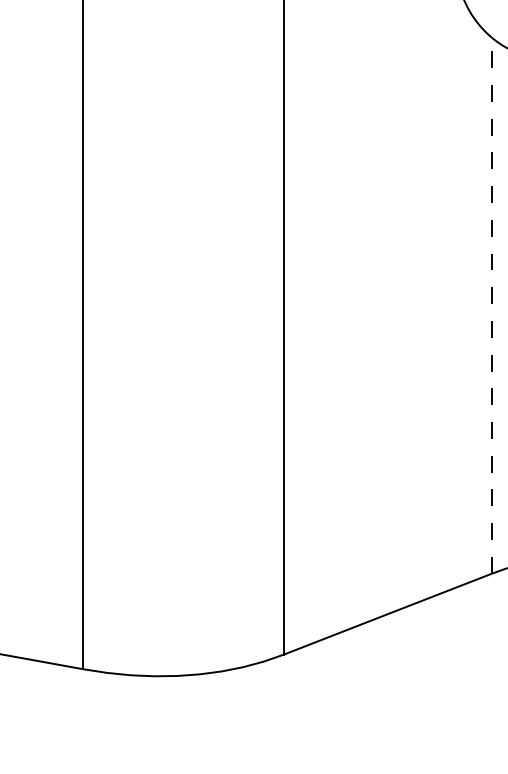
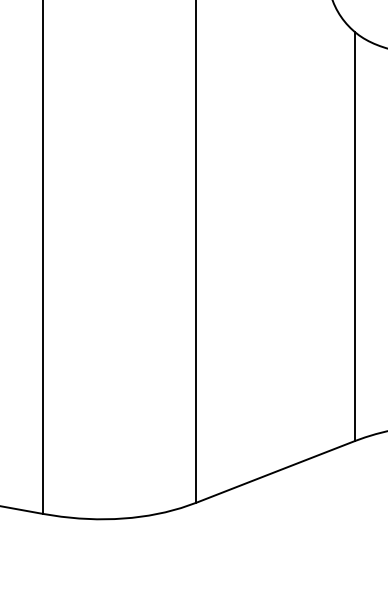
line: (491, 305) -> (354, 236), dashed -> solid

